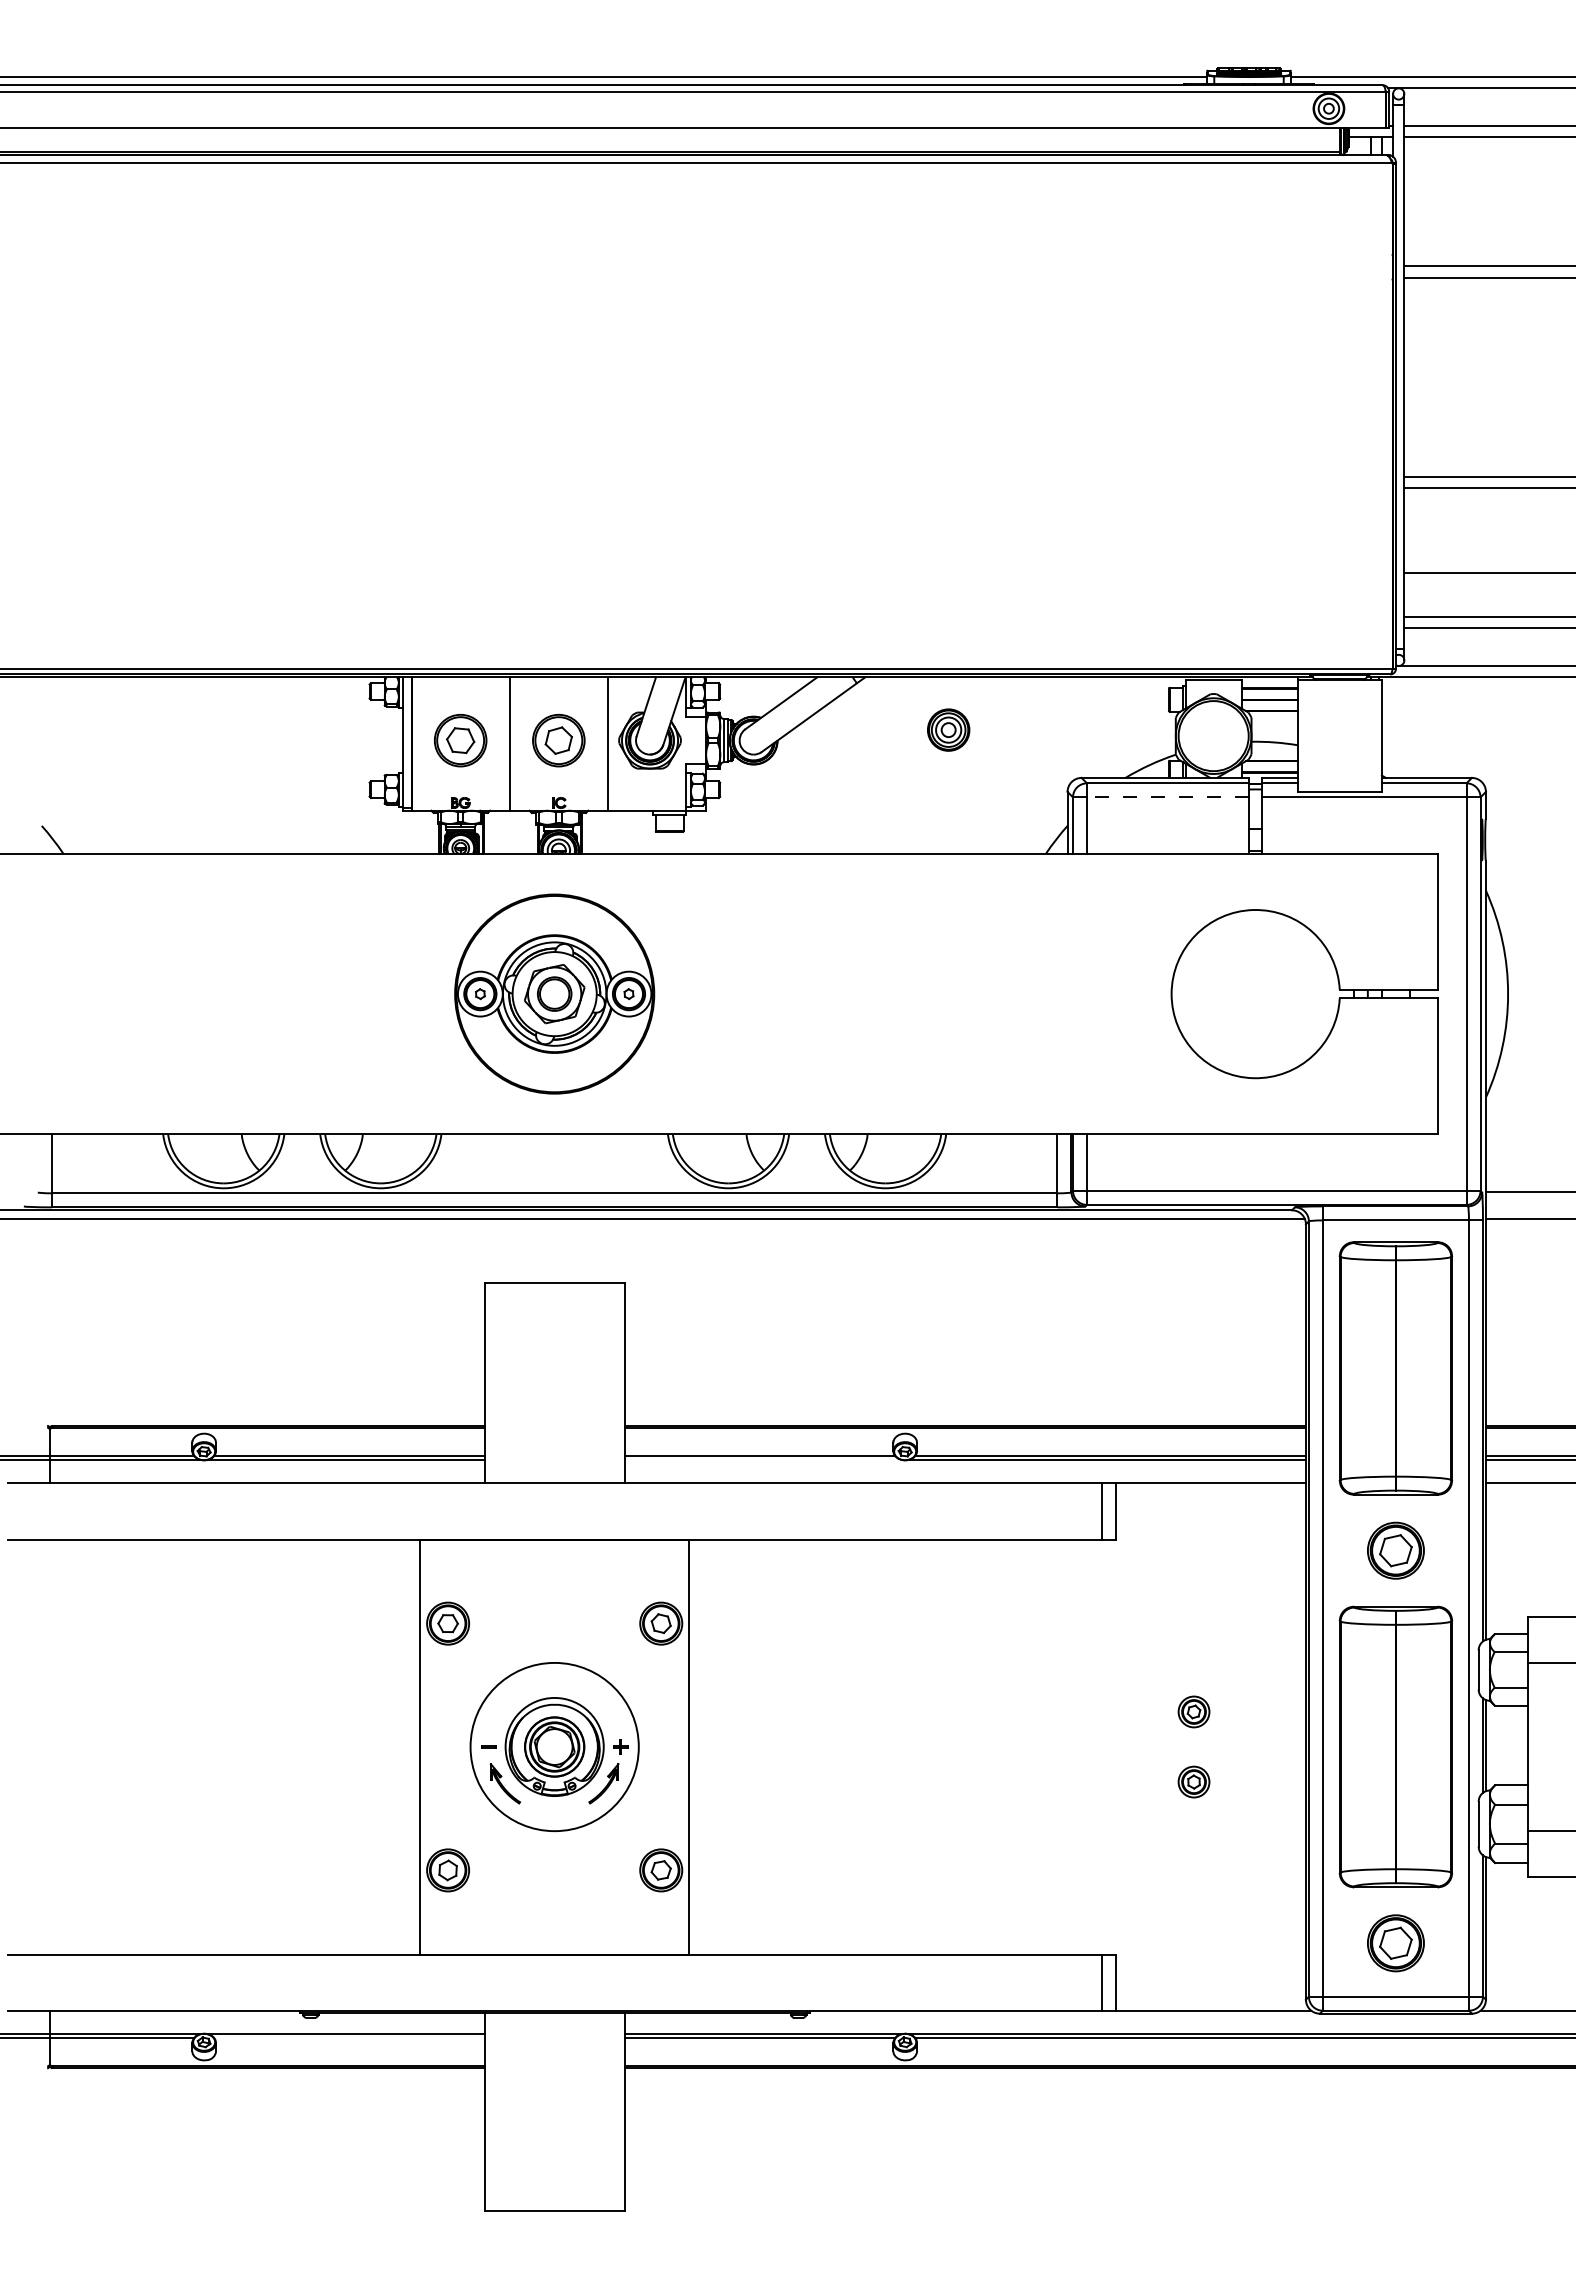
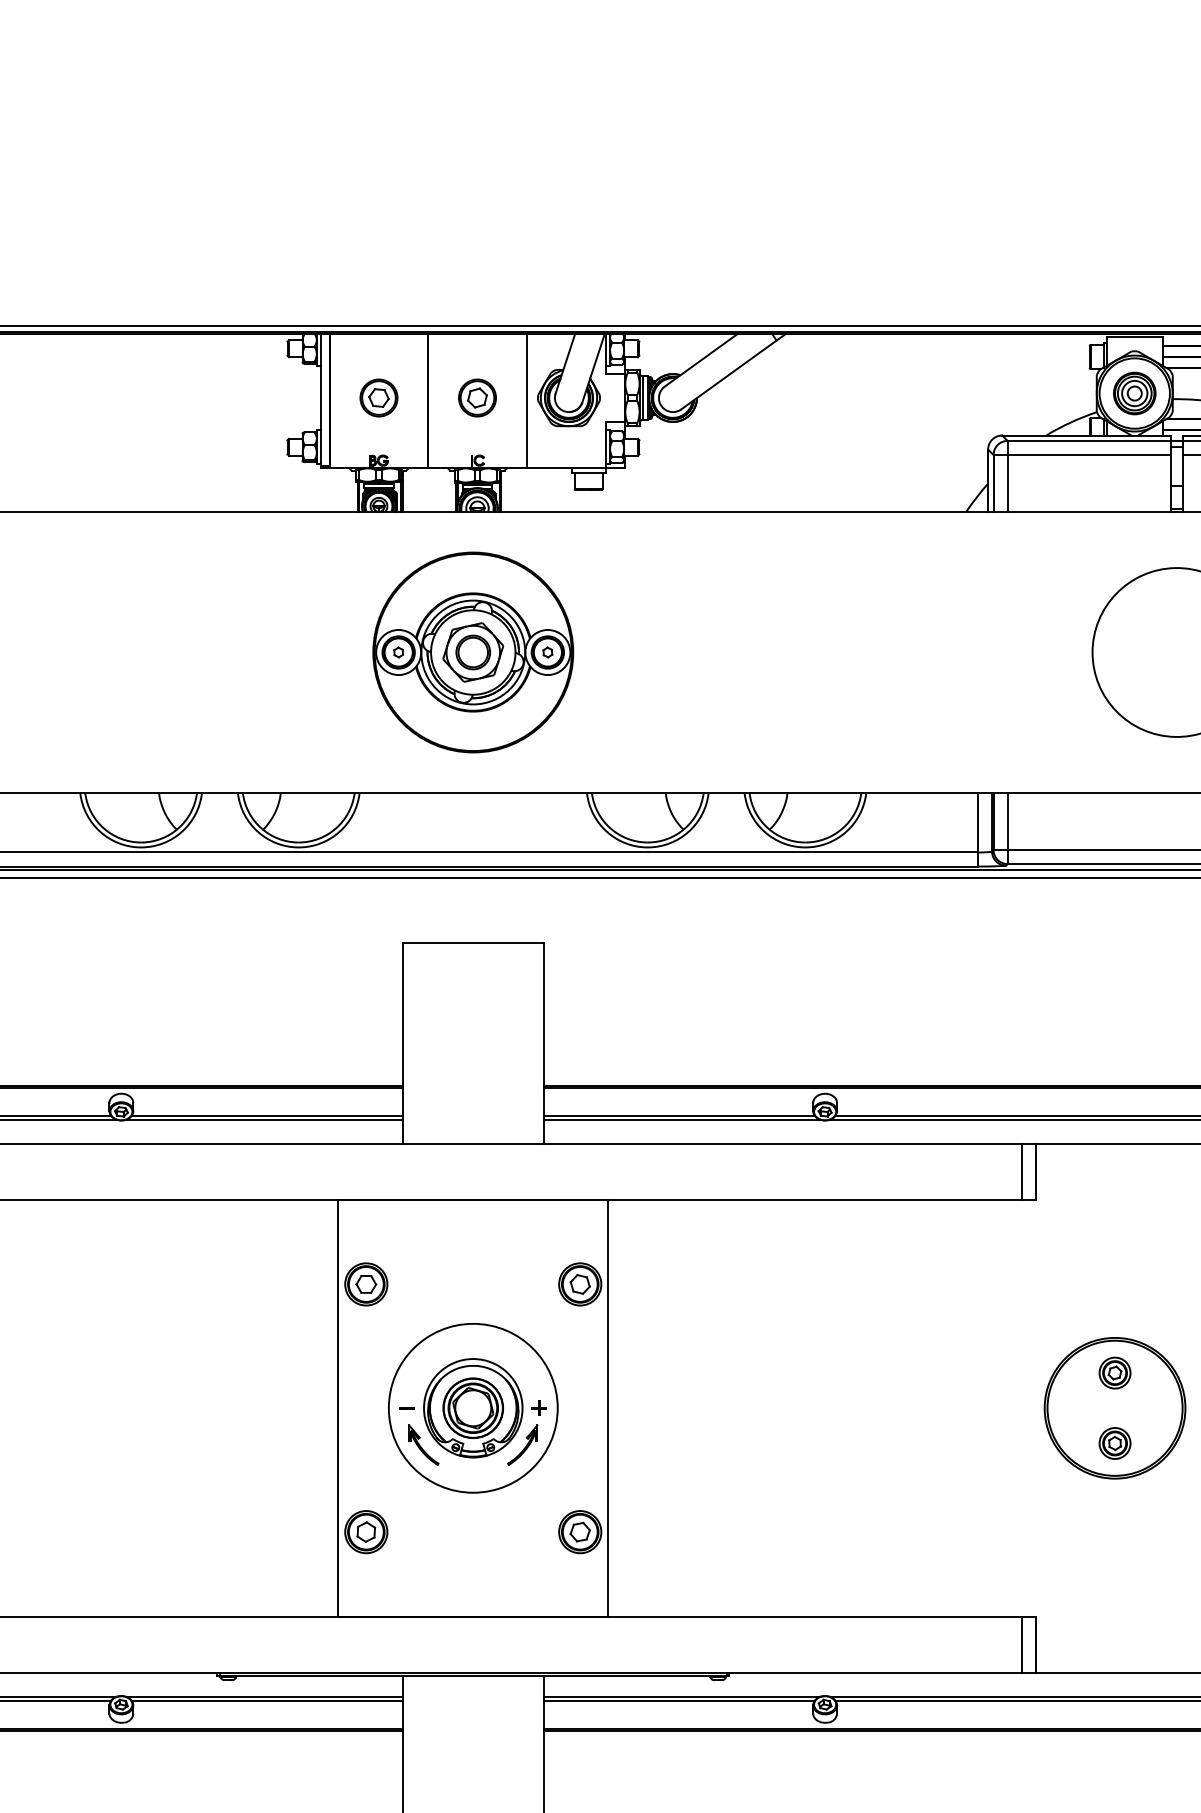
part: (948, 729) -> (1134, 392), moved
part: (460, 740) -> (378, 397), size x0.71
part: (558, 740) -> (477, 397), size x0.71
line: (1167, 797) -> (1088, 455), dashed -> solid
line: (762, 1459) -> (681, 1119), added
part: (1193, 1746) -> (1114, 1407), added
line: (349, 2038) -> (267, 1700), added

